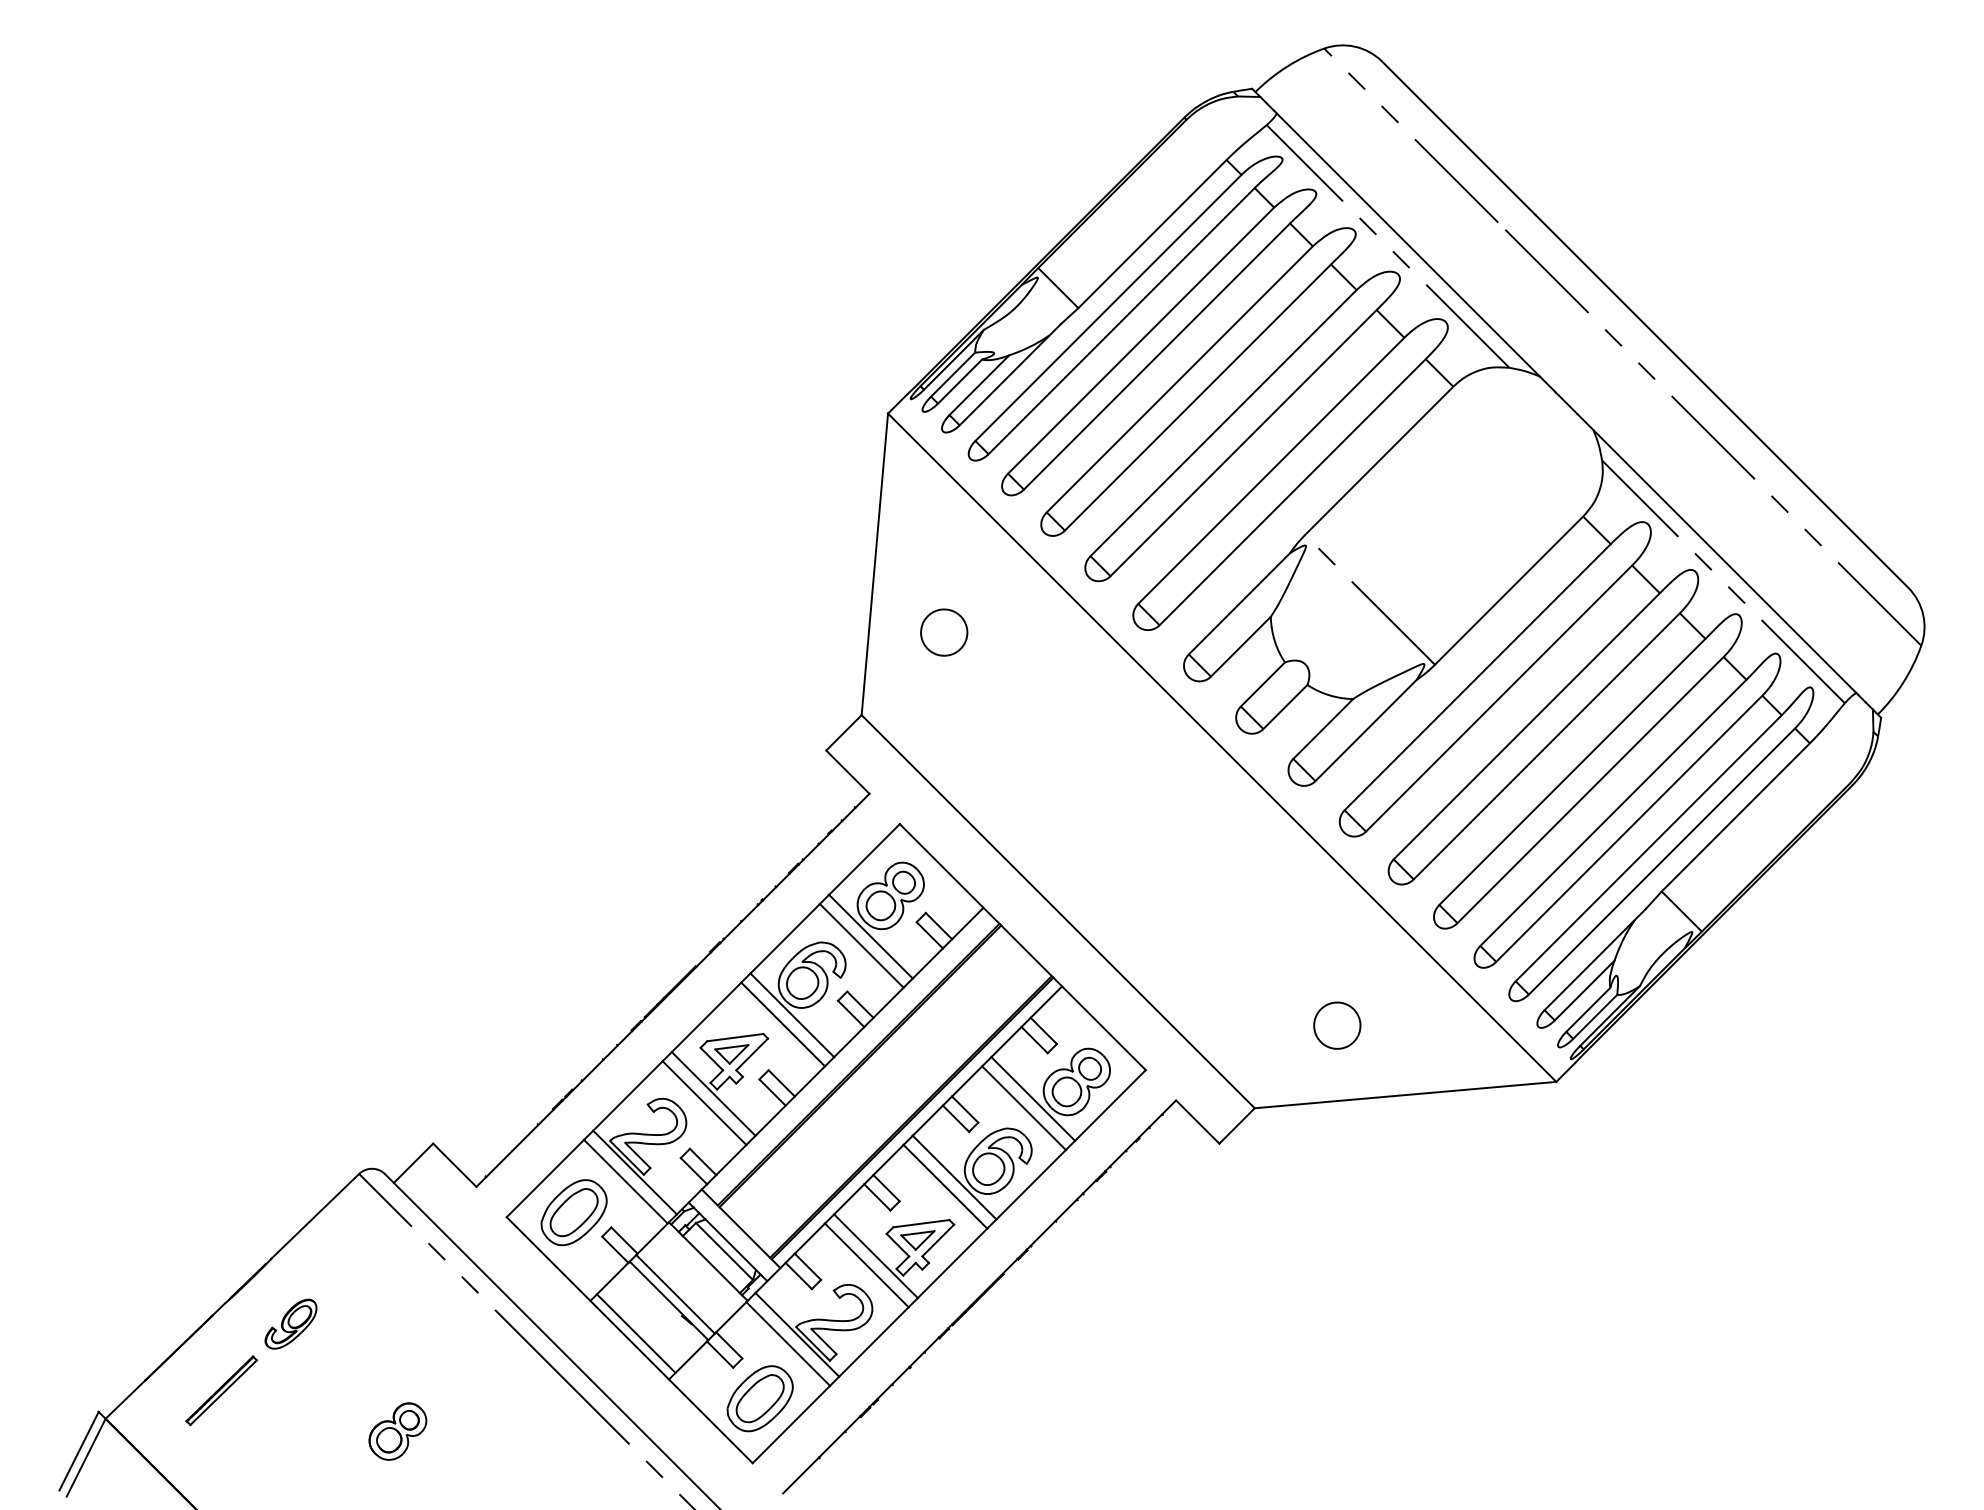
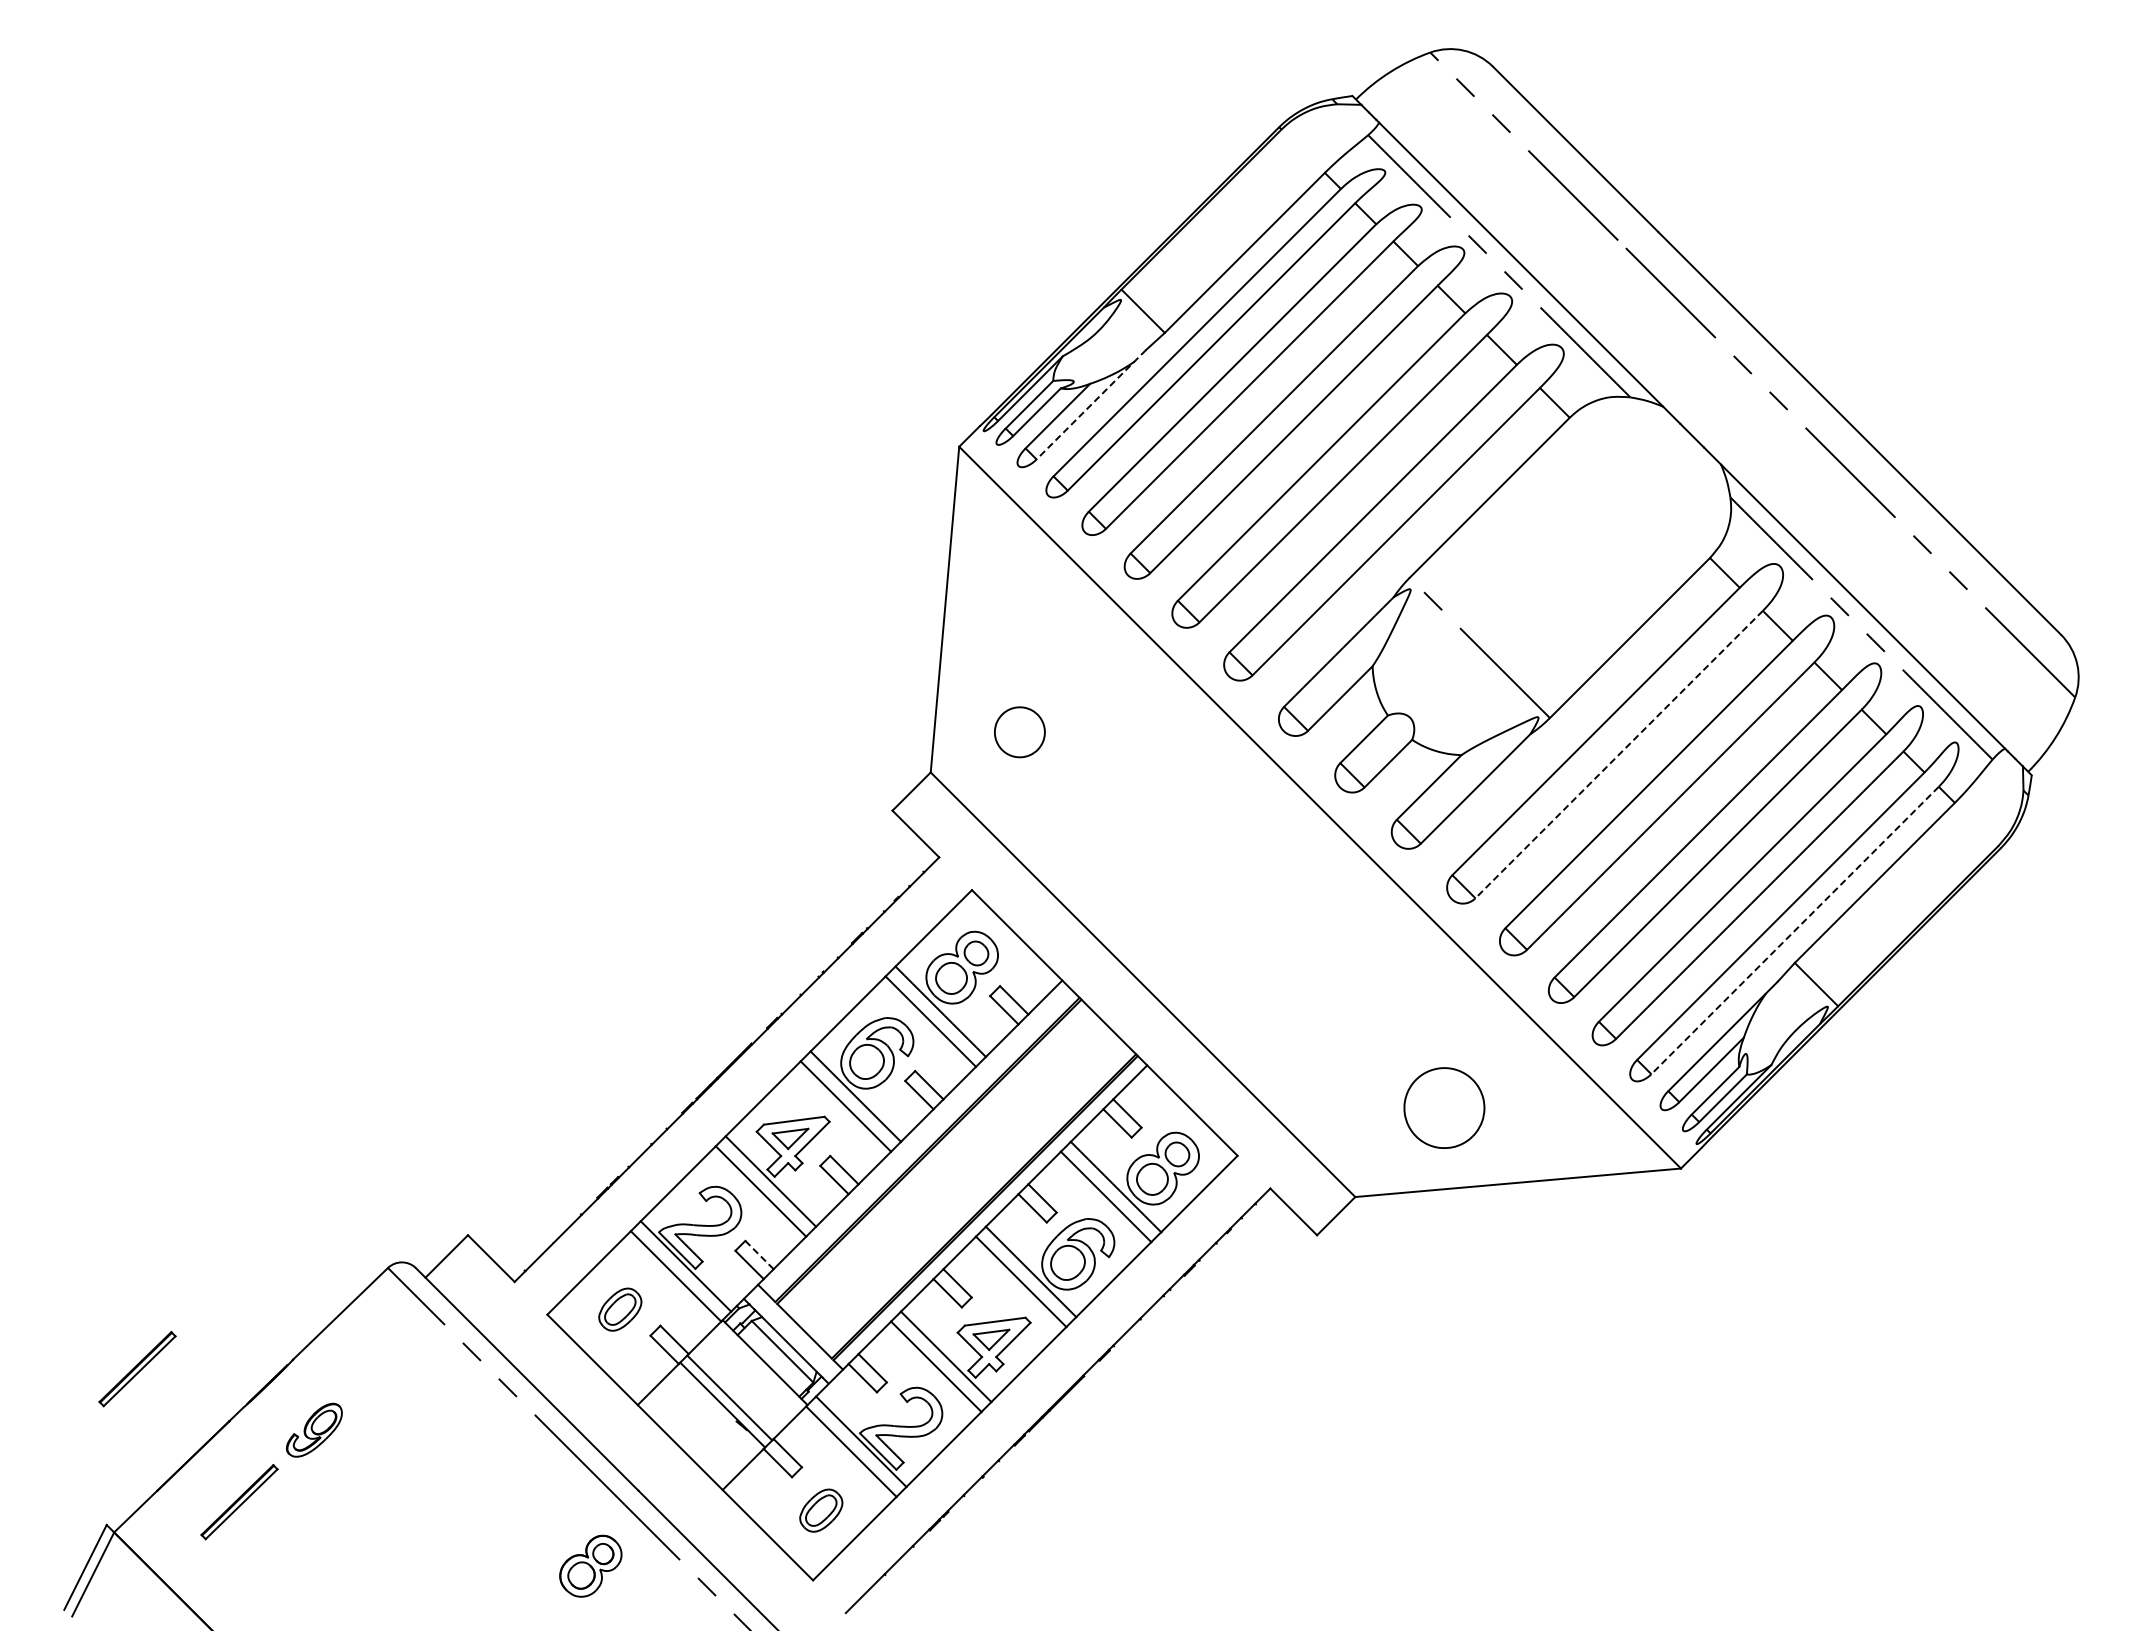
line: (1010, 375) -> (1091, 405), solid -> dashed
part: (943, 632) -> (1019, 732), moved
line: (1498, 698) -> (1618, 754), solid -> dashed
line: (1661, 861) -> (1794, 930), solid -> dashed
part: (1337, 1025) -> (1444, 1107), size x1.6
line: (703, 1161) -> (759, 1254), solid -> dashed
part: (574, 1212) -> (620, 1309), size x0.6
part: (127, 1267) -> (137, 1369), added
line: (635, 1332) -> (686, 1439), removed
part: (760, 1398) -> (821, 1510), size x0.6
part: (397, 1430) -> (590, 1565), moved

